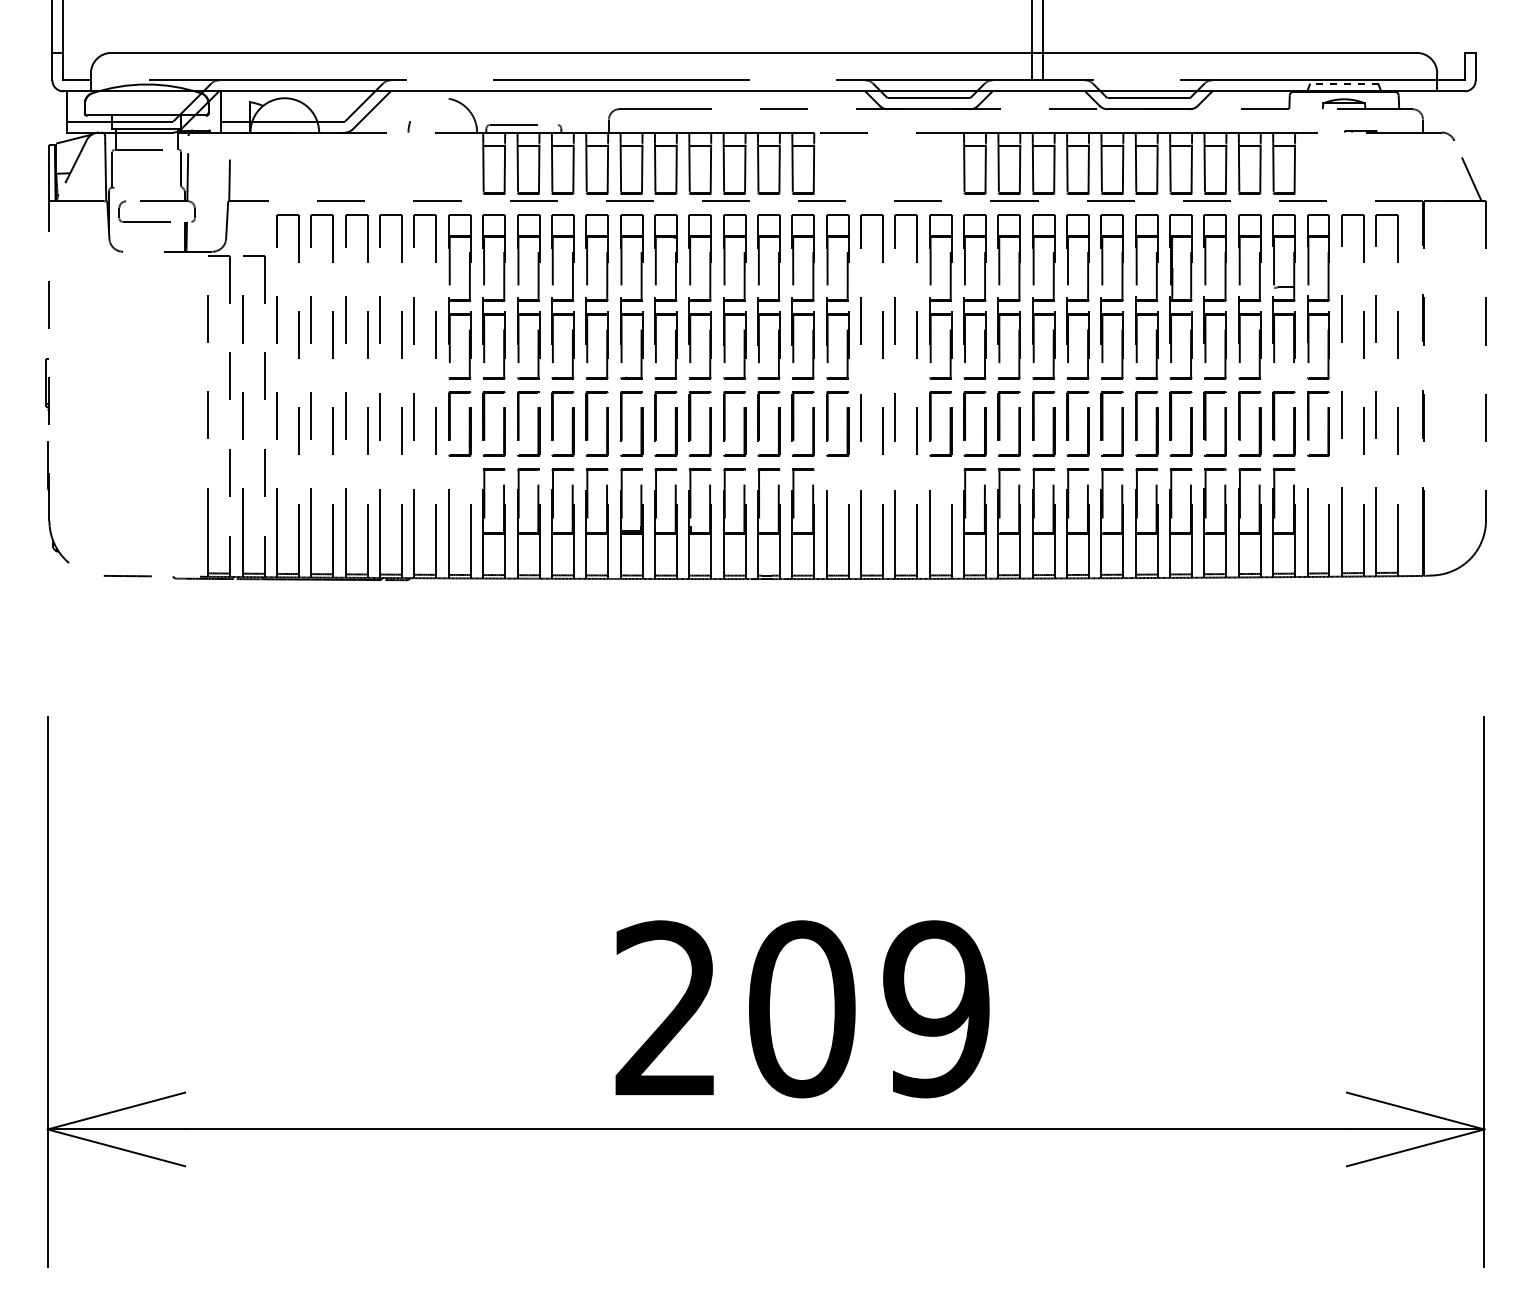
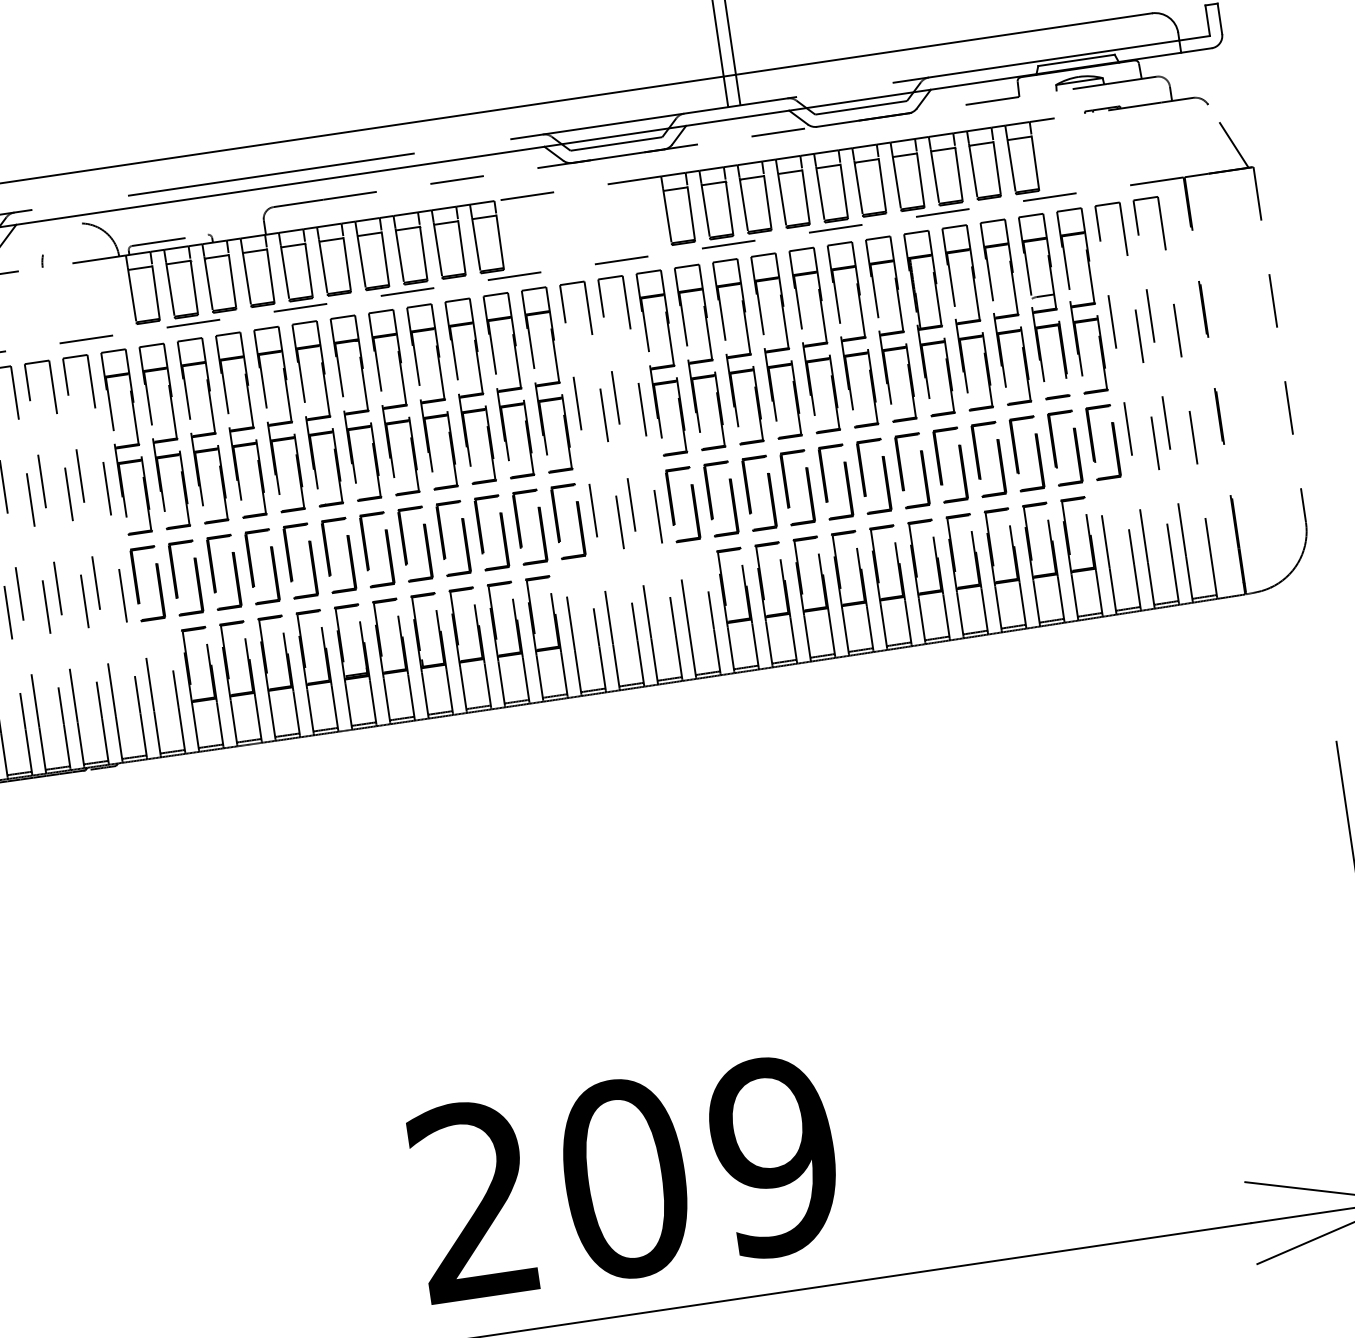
line: (1343, 84) -> (1075, 60), dashed -> solid
line: (1283, 378) -> (1057, 397), added

